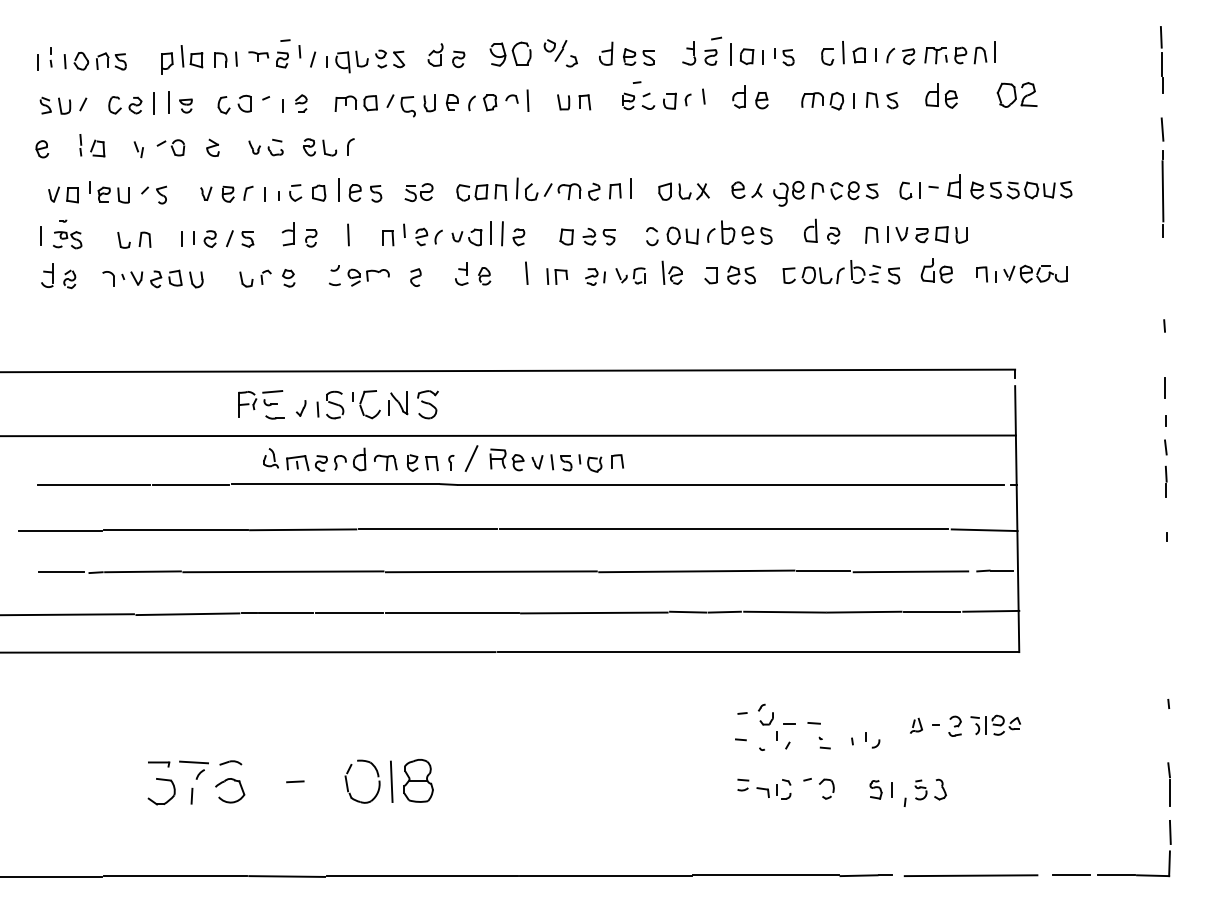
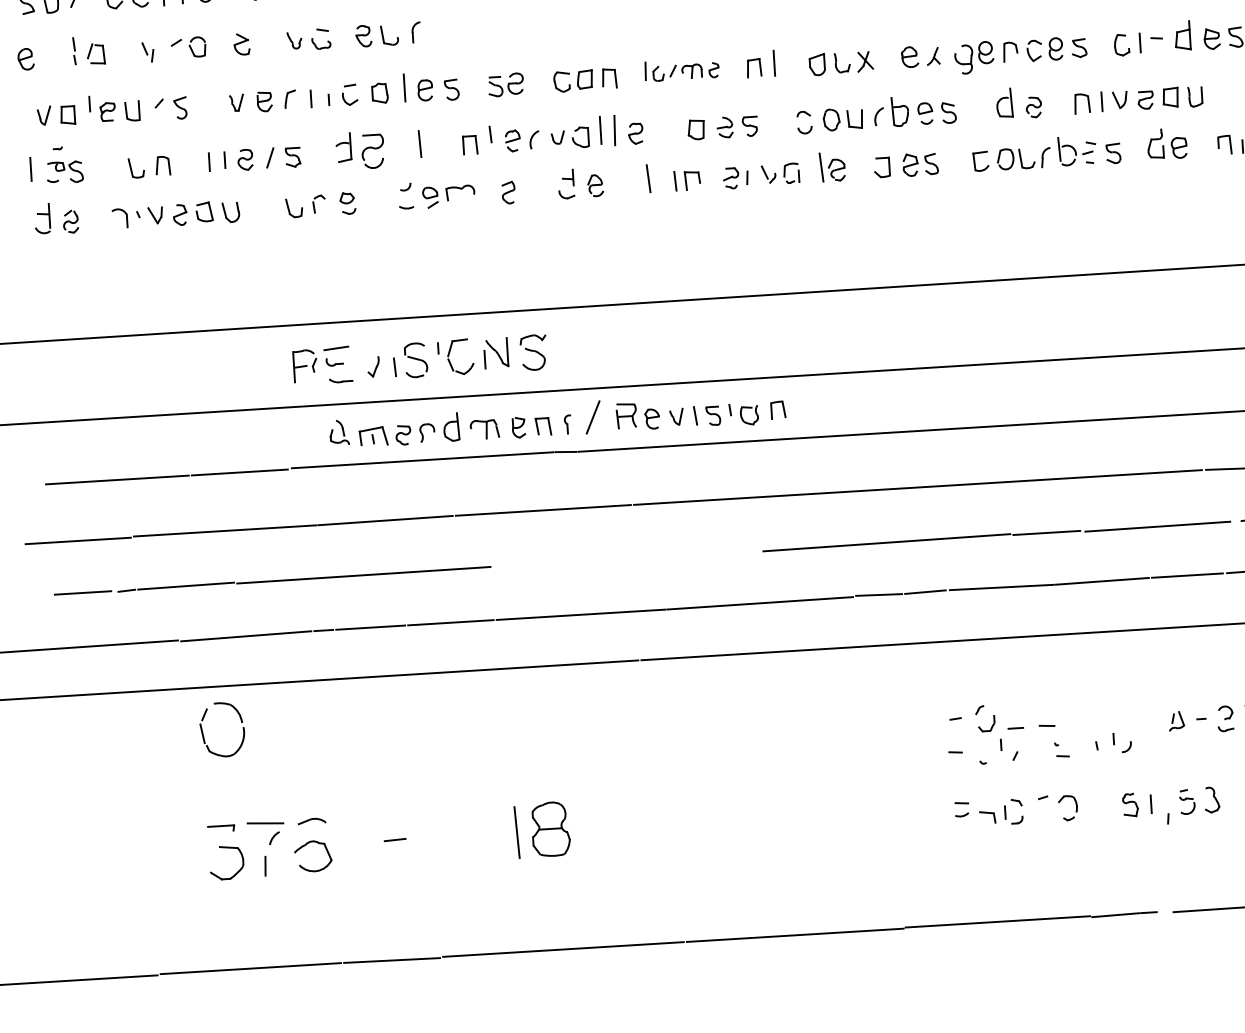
part: (558, 188) -> (682, 68), size x0.7
part: (311, 238) -> (373, 151), size x1.6
line: (490, 571) -> (625, 558), removed
part: (348, 786) -> (204, 736), moved

